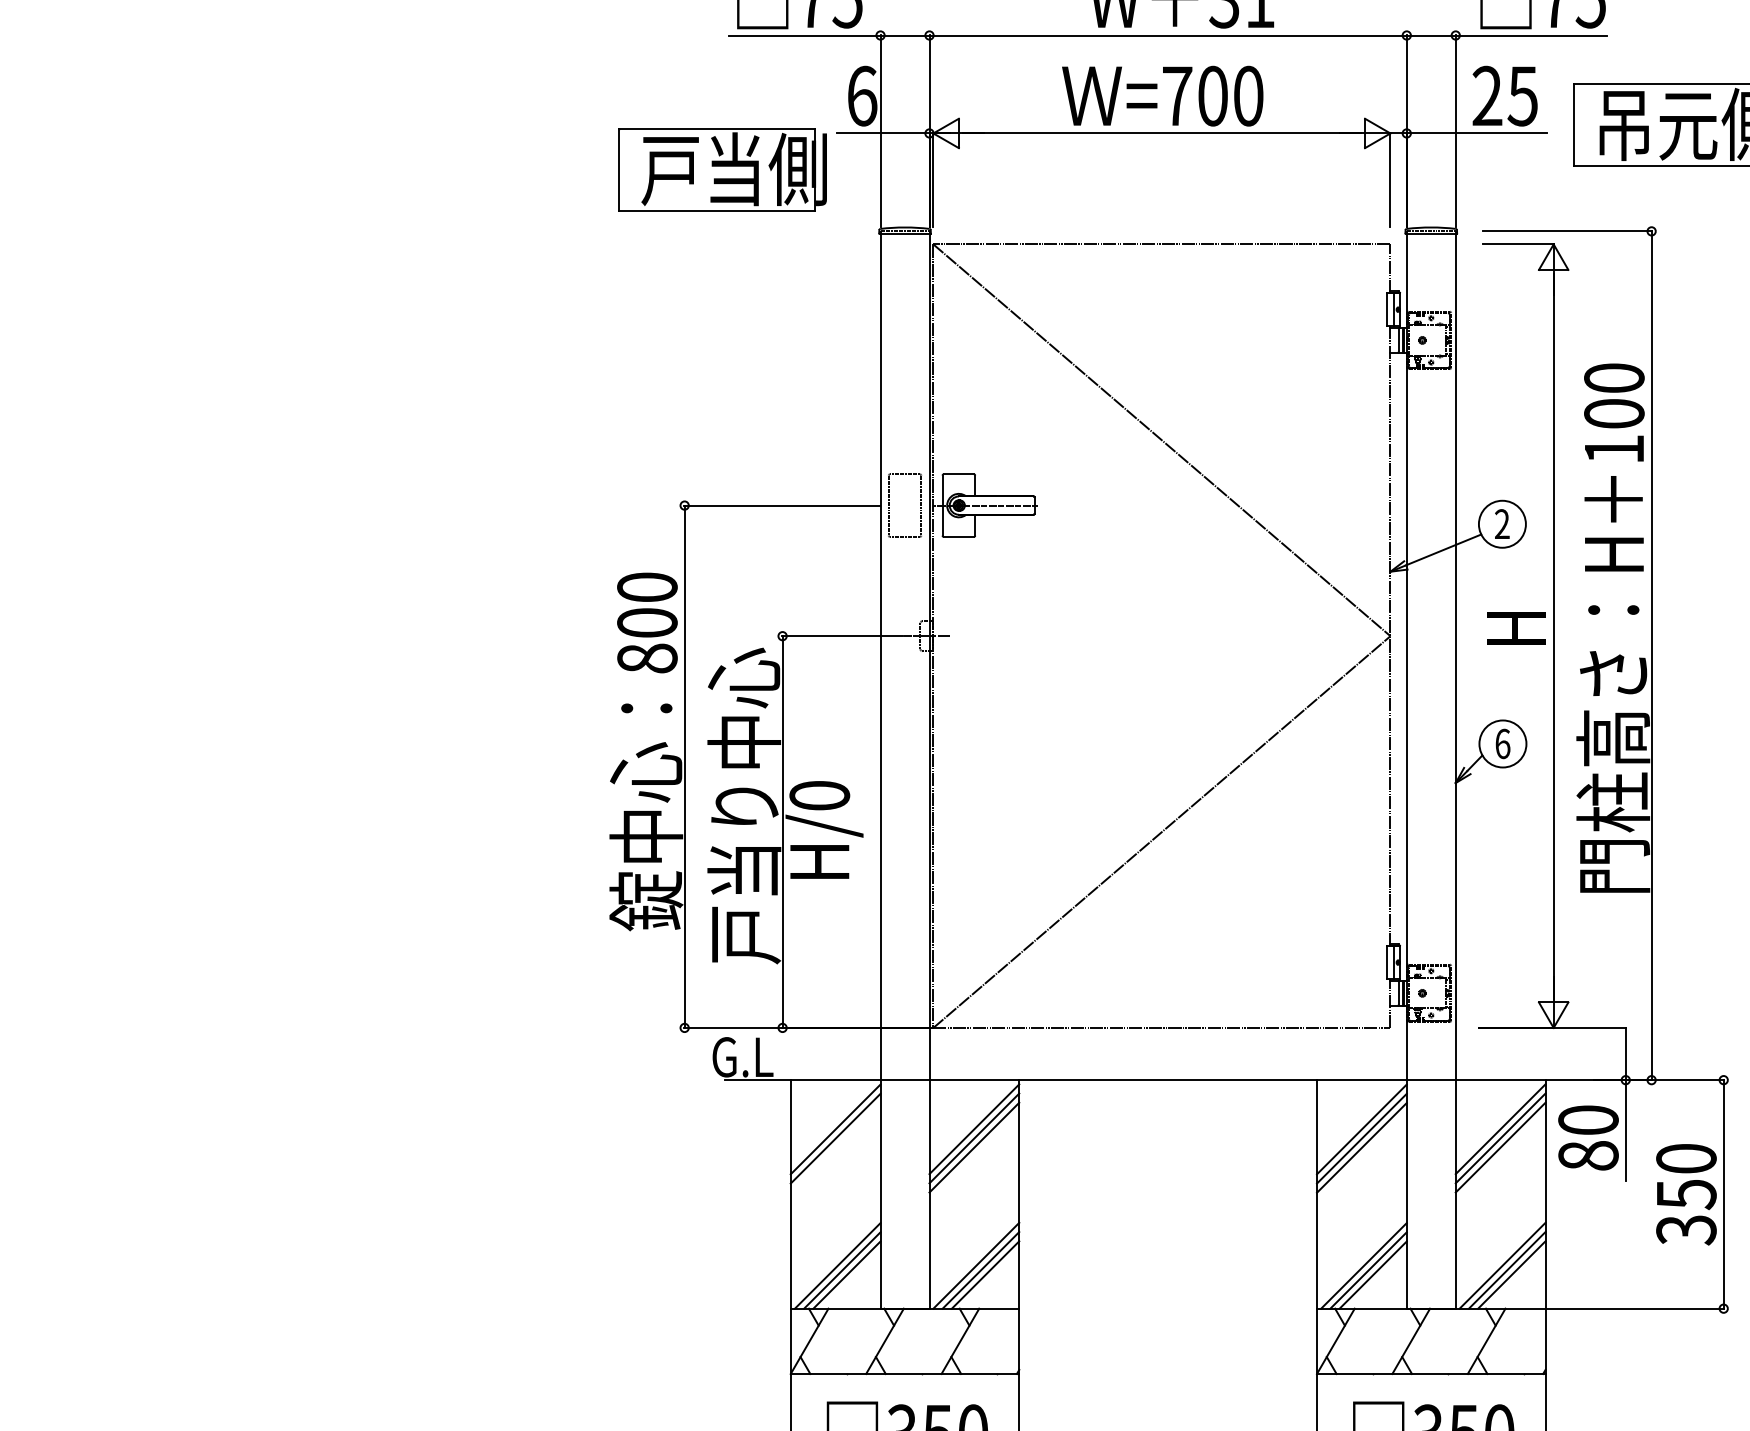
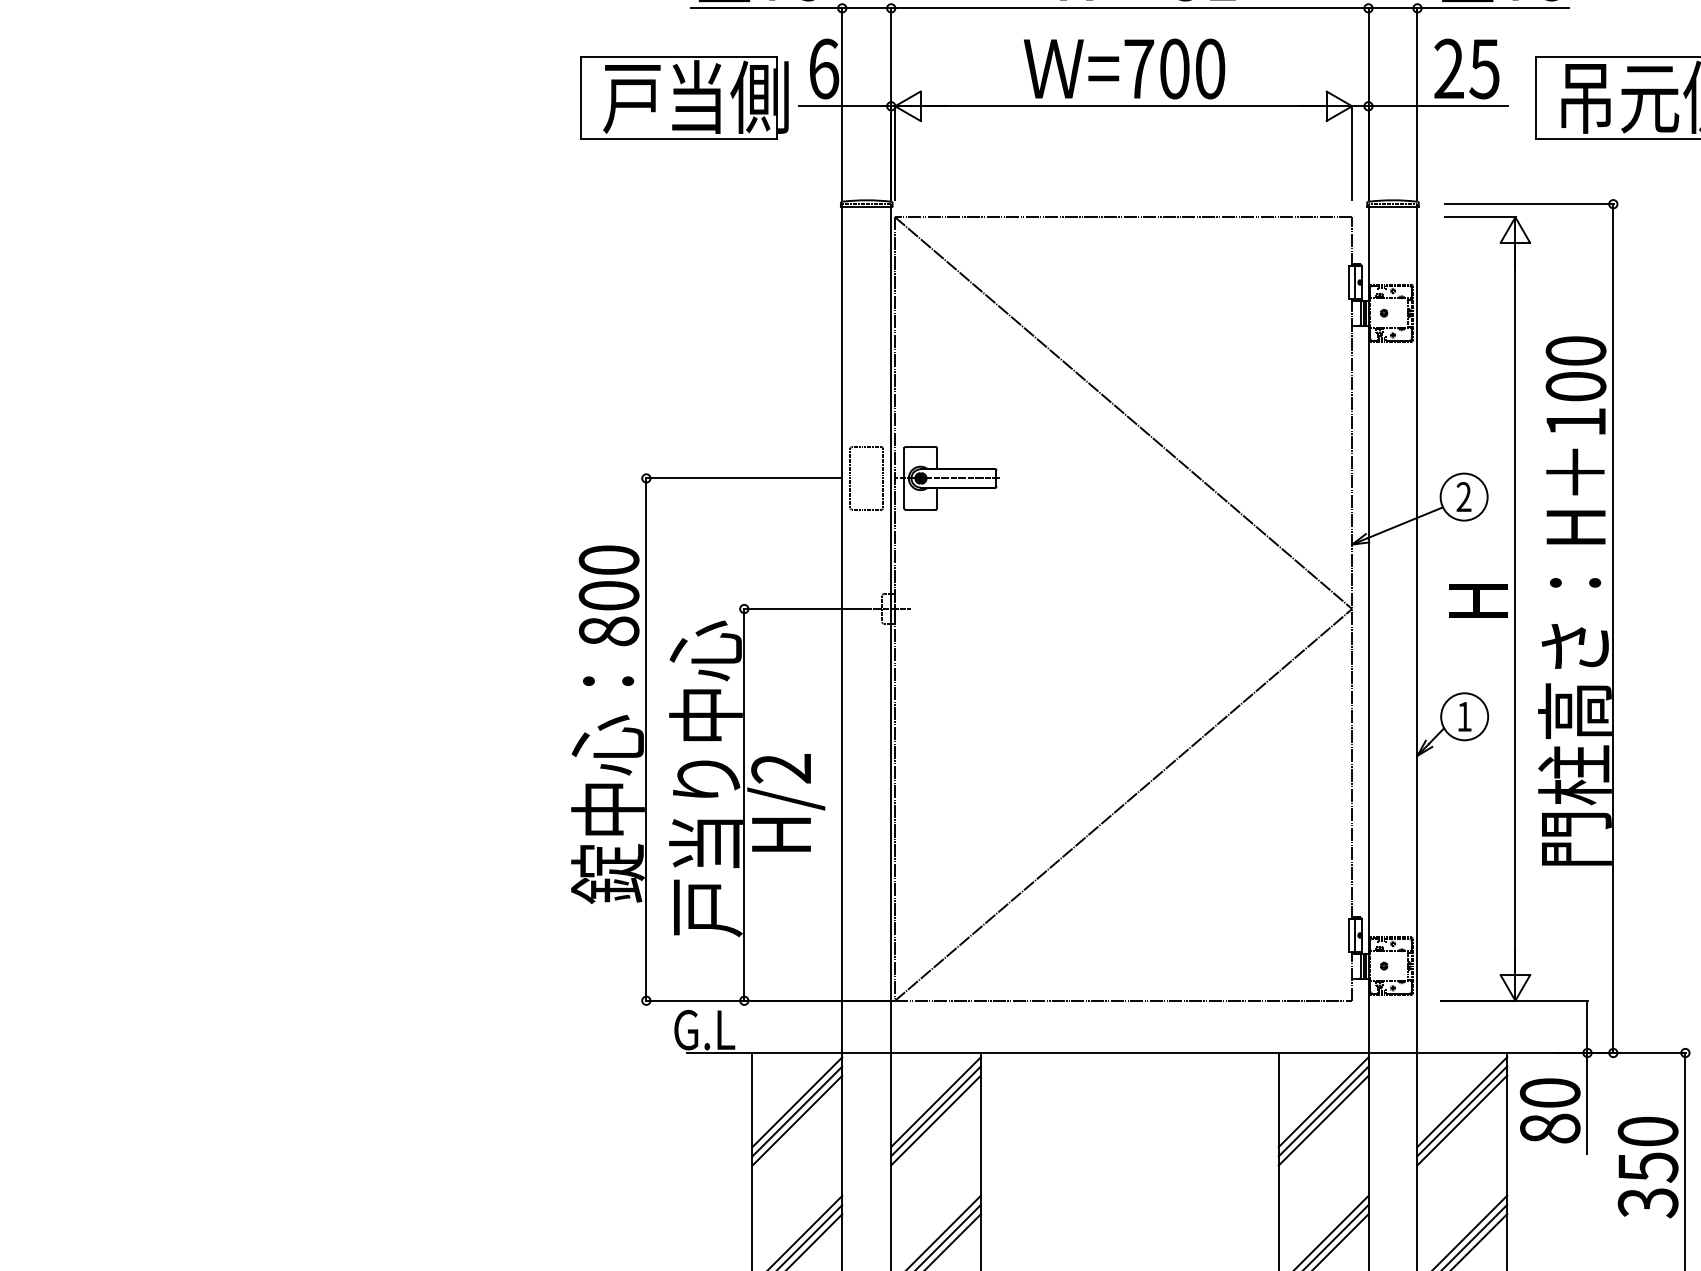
part: (722, 169) -> (684, 97), moved
text: (1502, 743) -> (1464, 716), 6 -> 1
text: (819, 795) -> (781, 768), H/0 -> H/2
line: (835, 1147) -> (797, 1120), added

